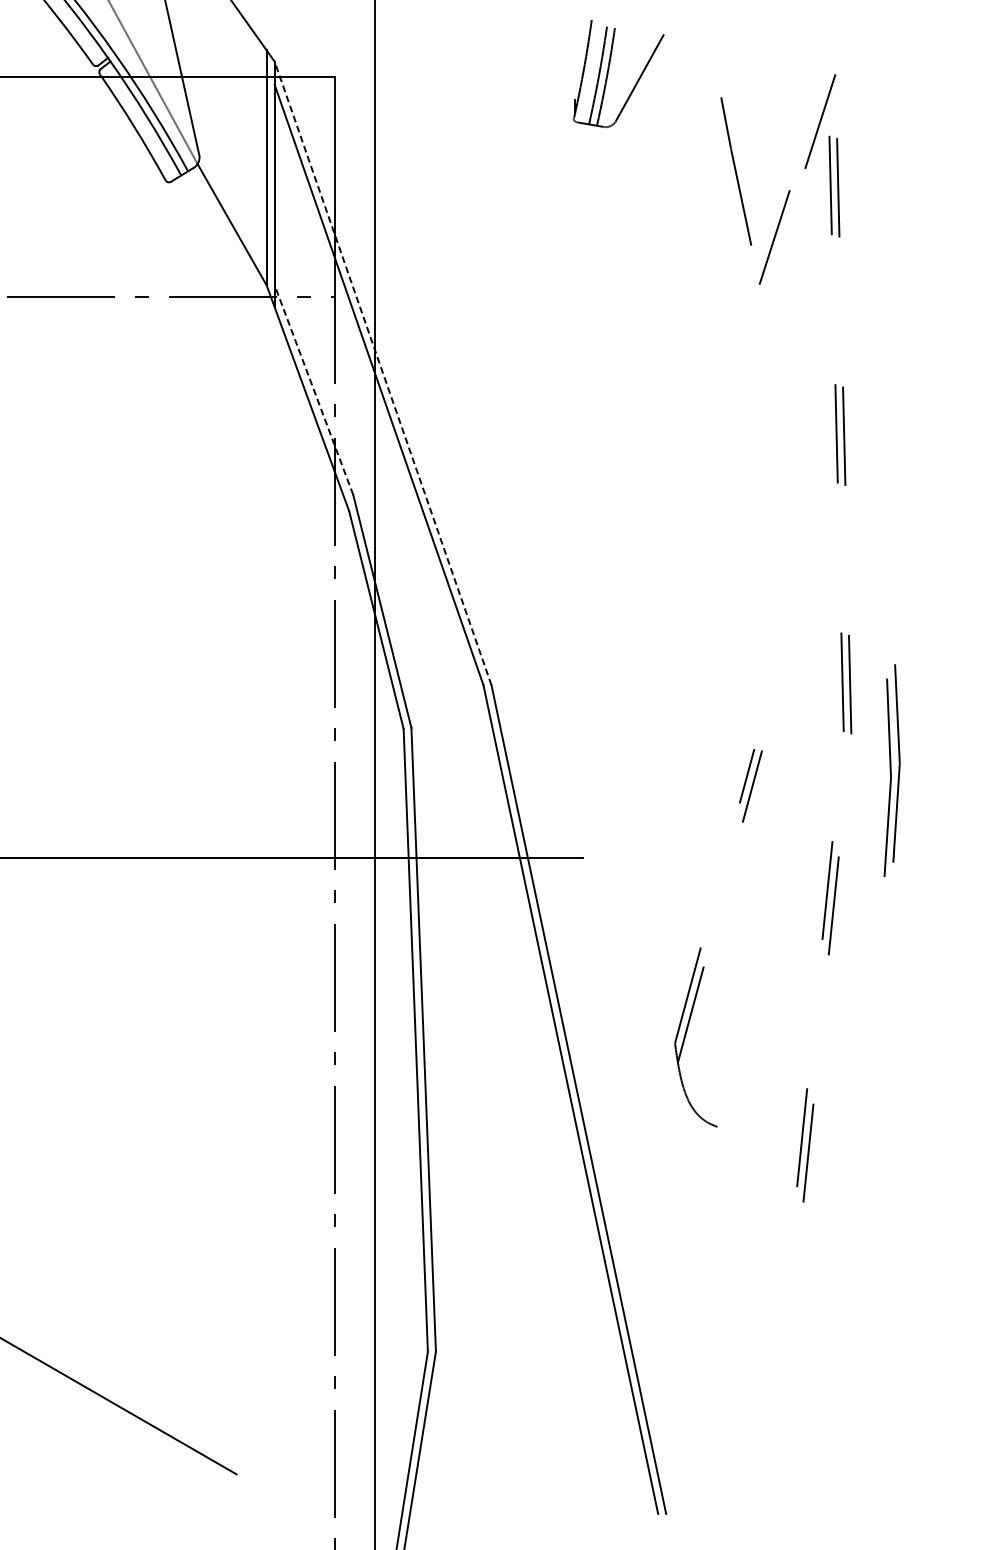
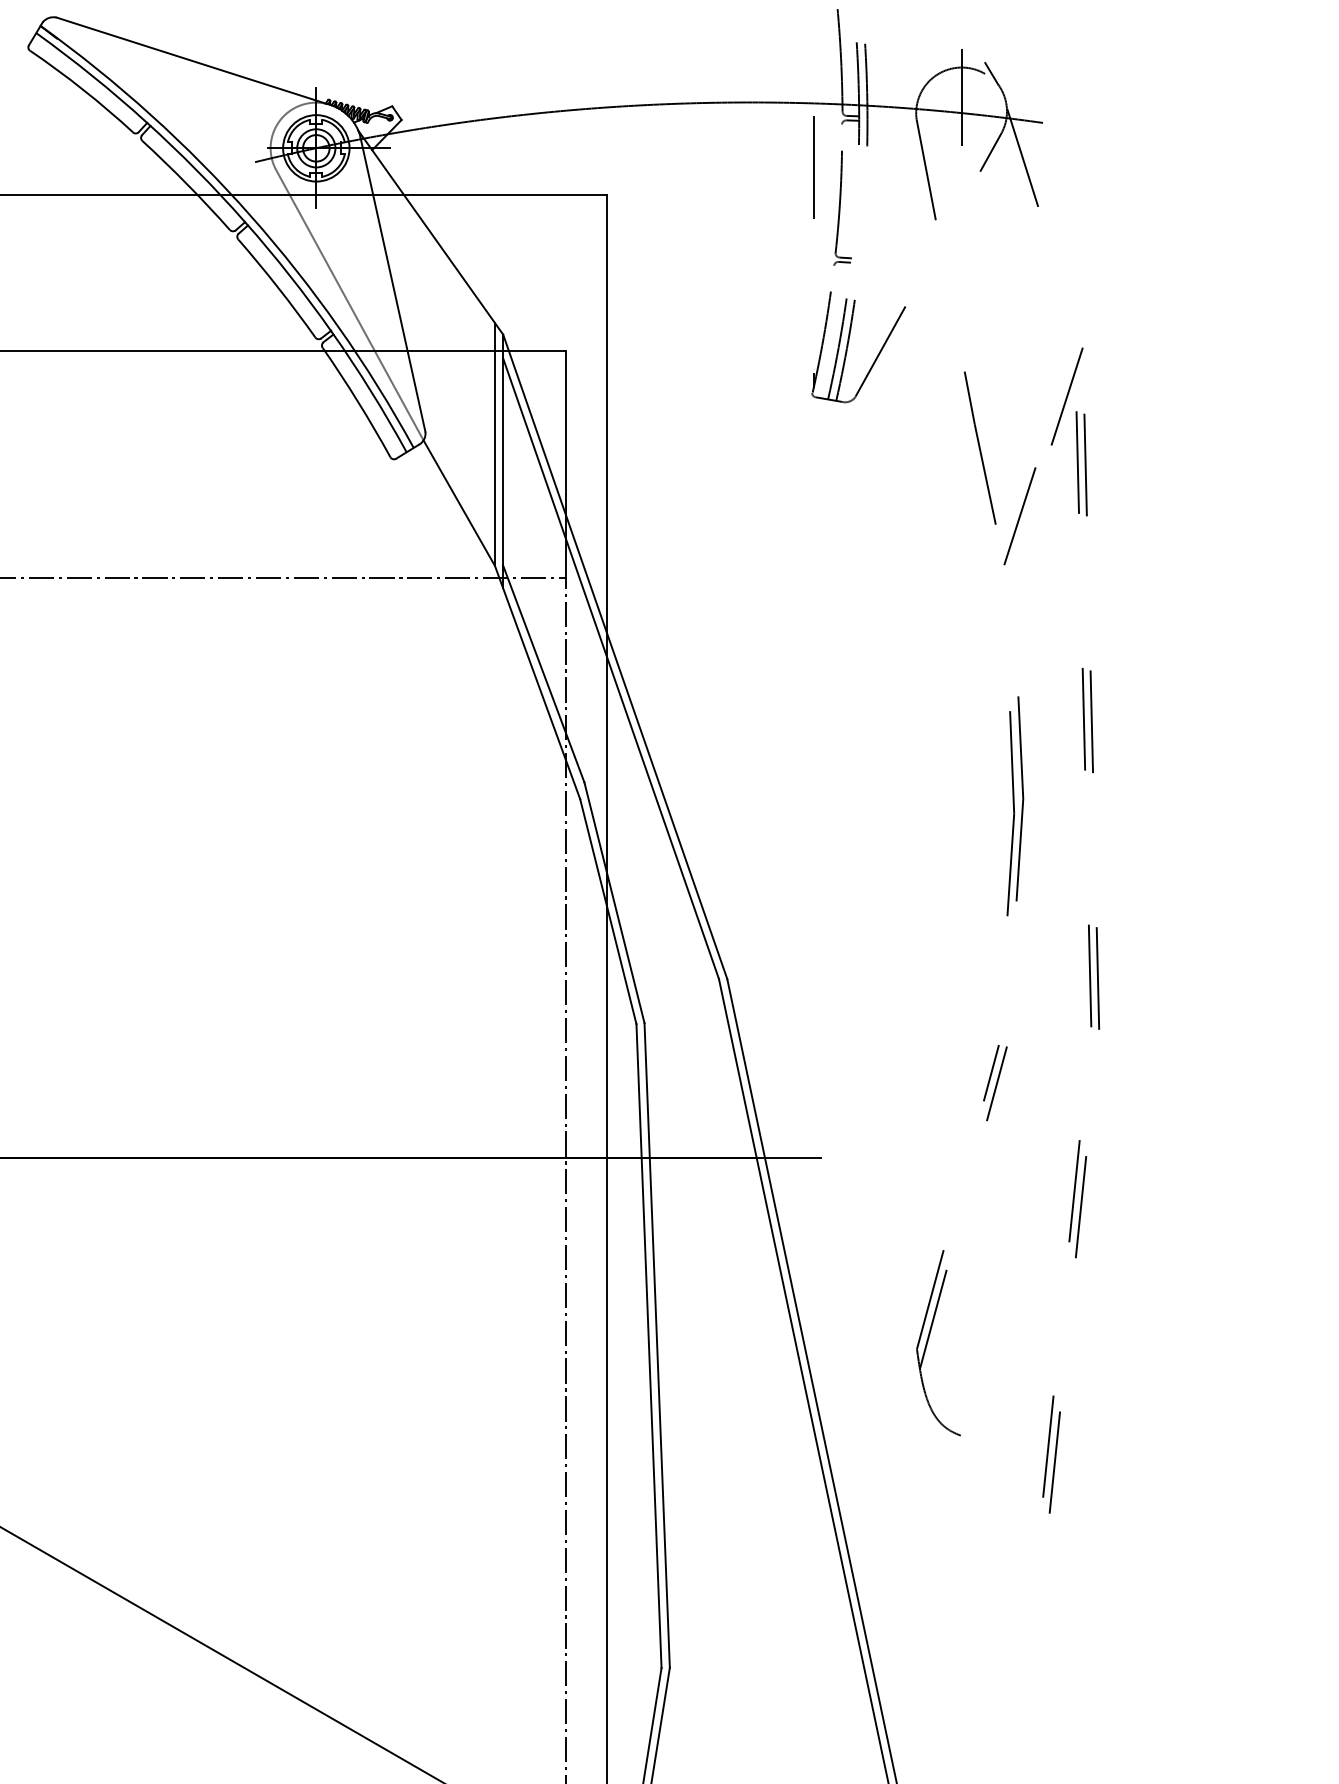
line: (383, 373) -> (615, 656), dashed -> solid
line: (313, 390) -> (543, 674), dashed -> solid
part: (892, 770) -> (1015, 806), moved

